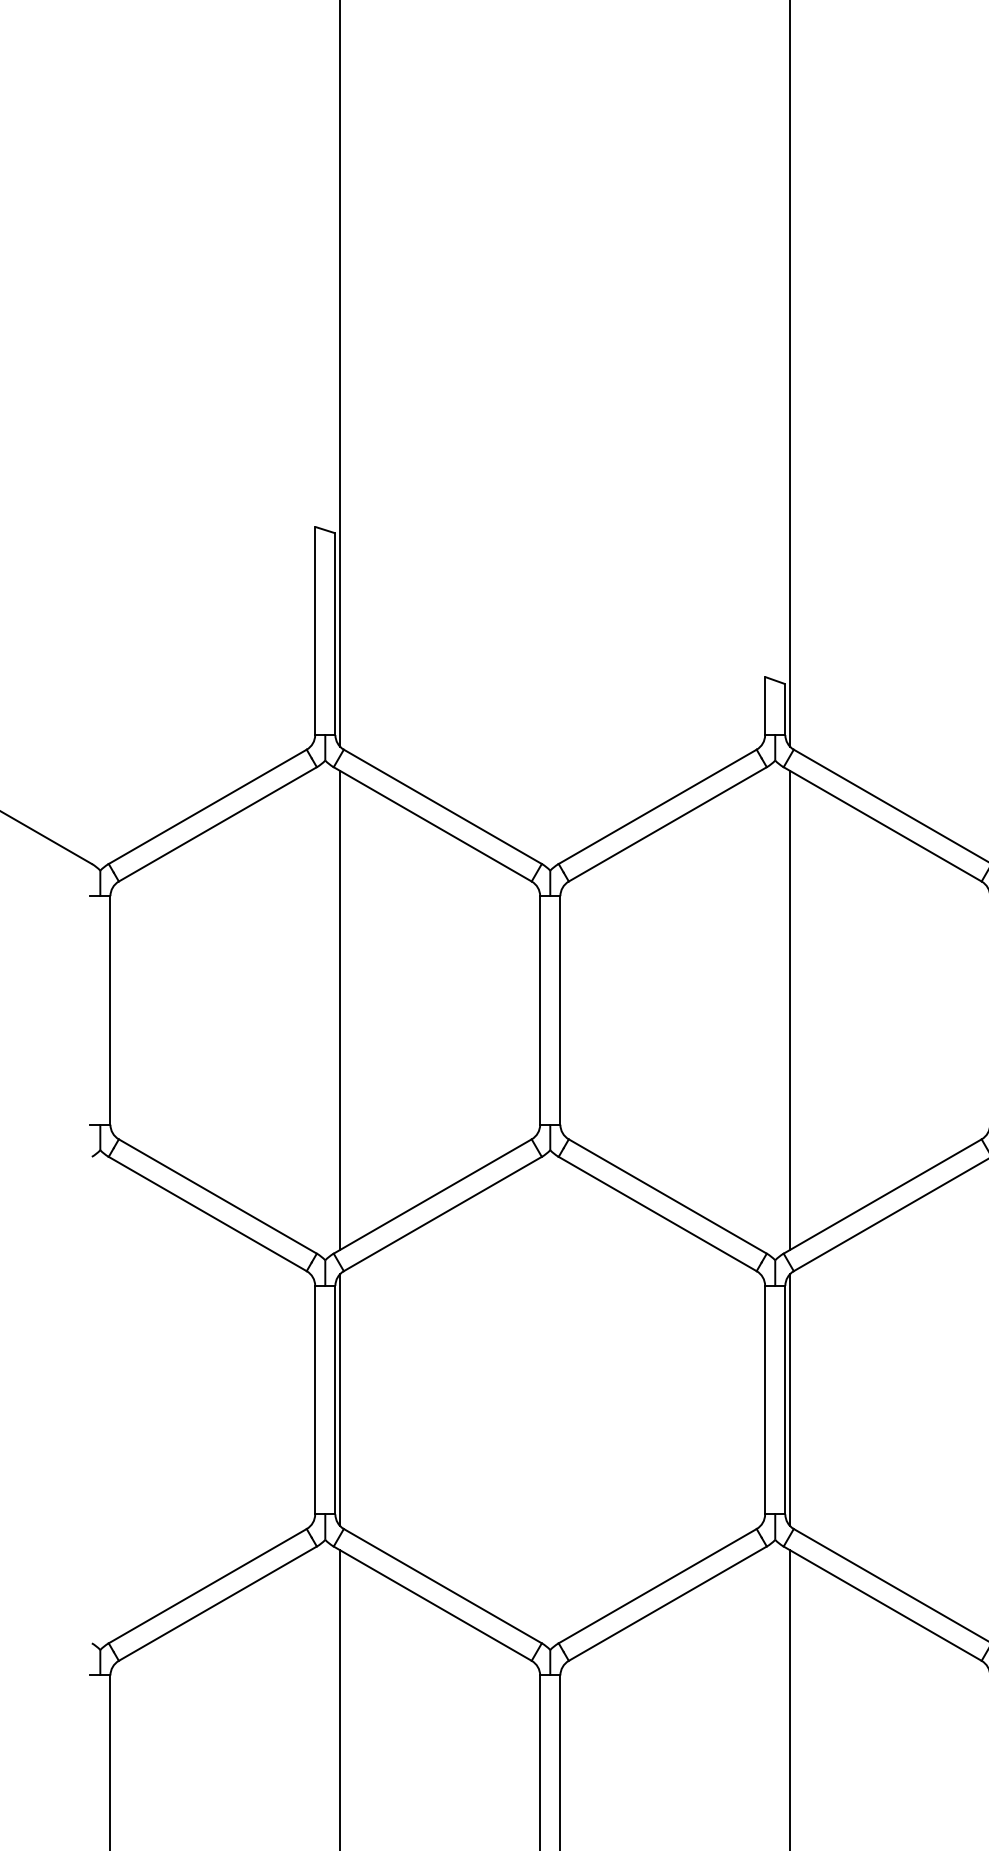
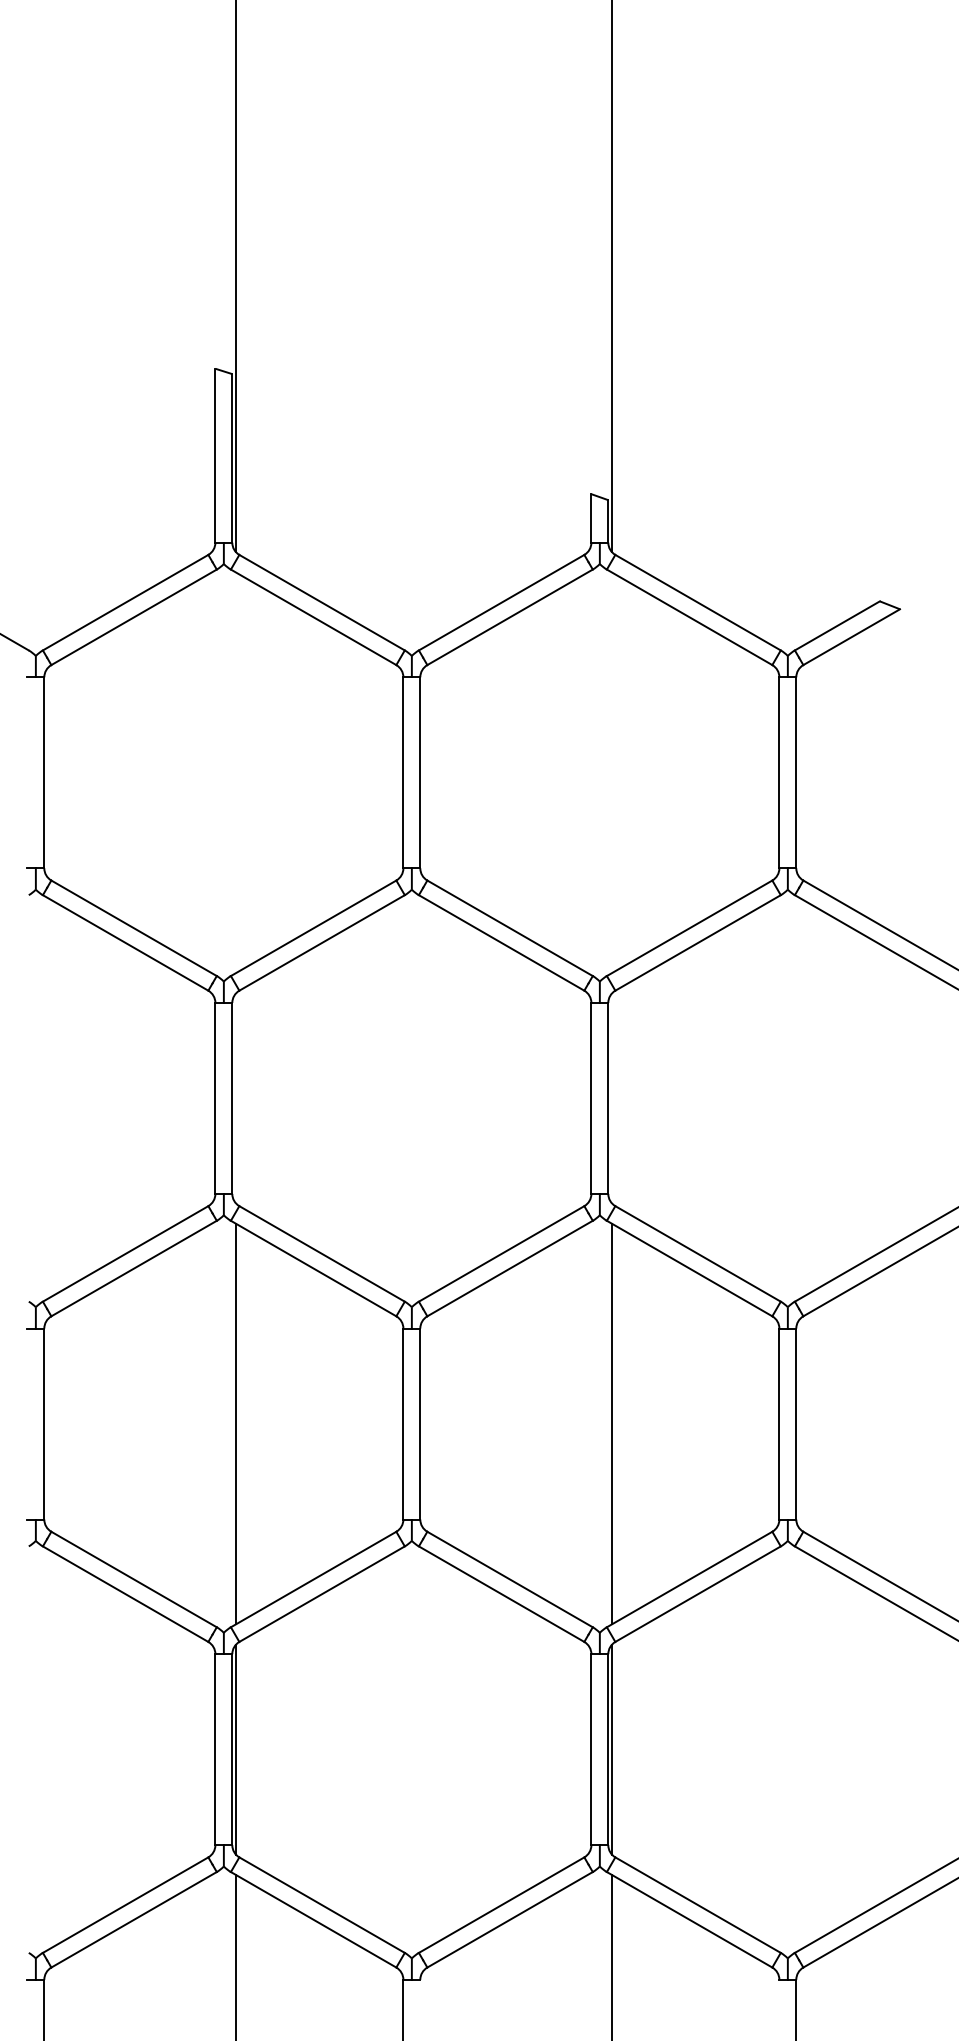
line: (340, 1010) -> (236, 772), removed
line: (790, 1010) -> (612, 772), removed
line: (340, 1400) -> (236, 1098), removed
line: (790, 1400) -> (612, 1098), removed

